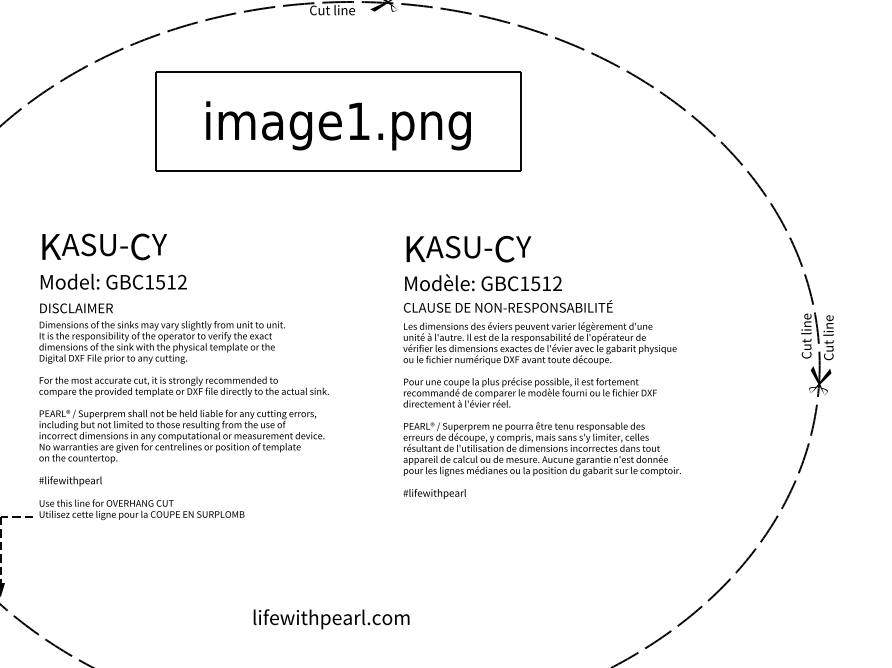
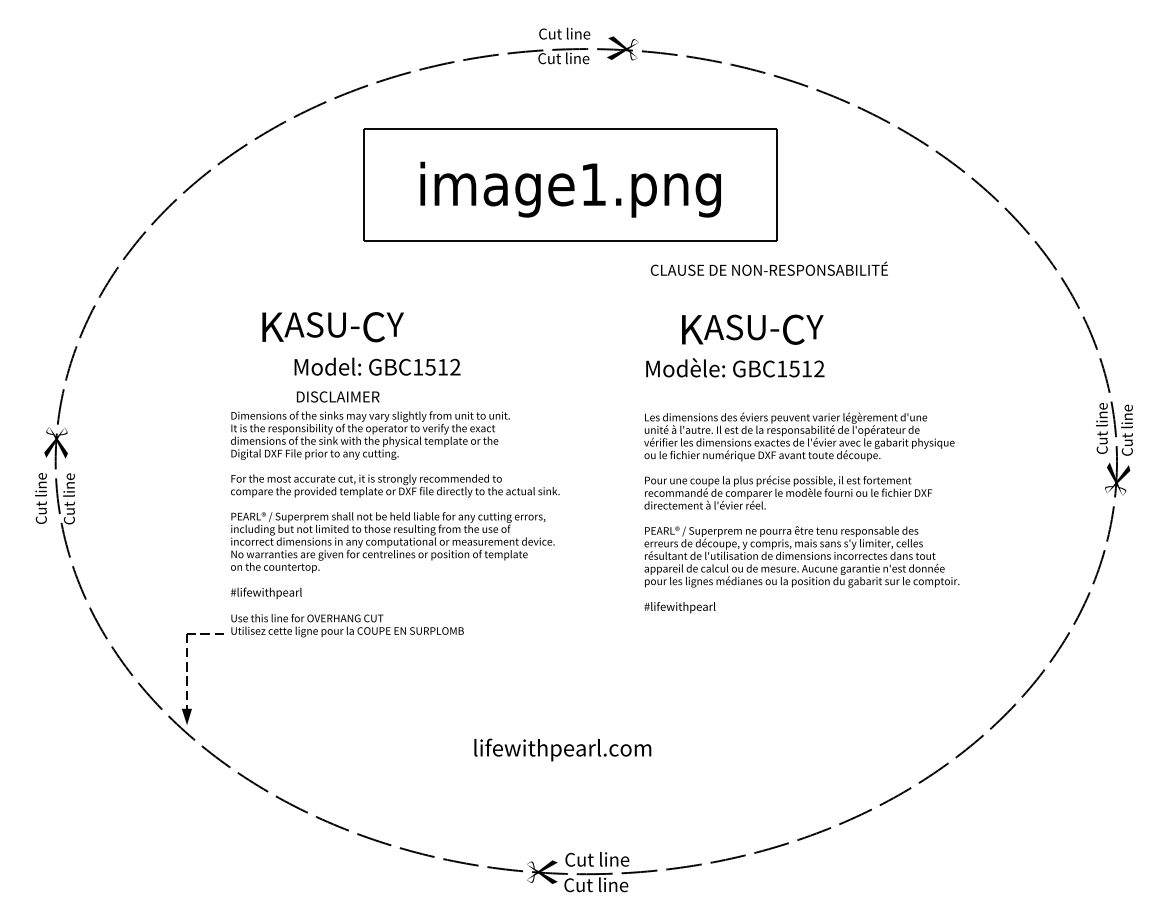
text: (104, 247) -> (332, 327), moved
text: (468, 248) -> (752, 329), moved
text: (113, 281) -> (377, 366), moved
text: (507, 306) -> (768, 268), moved
text: (75, 307) -> (337, 396), moved

